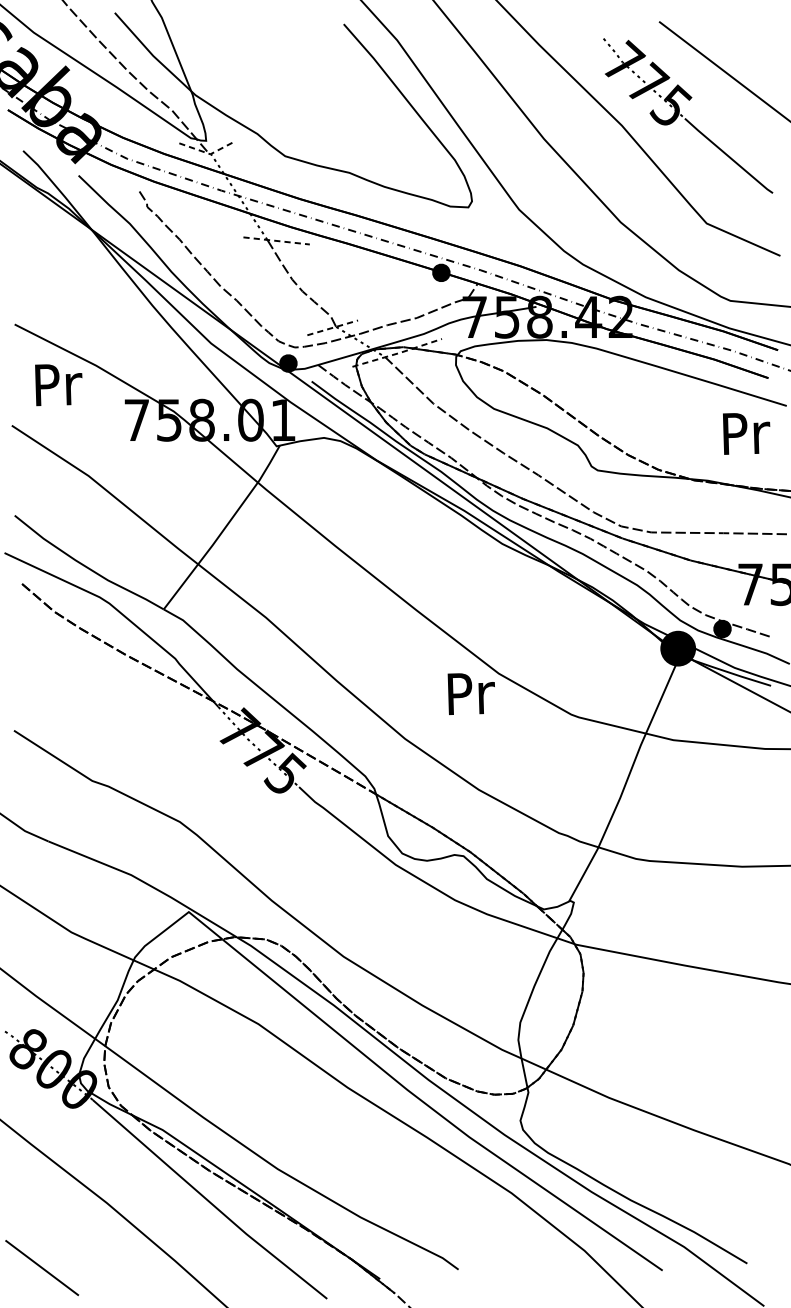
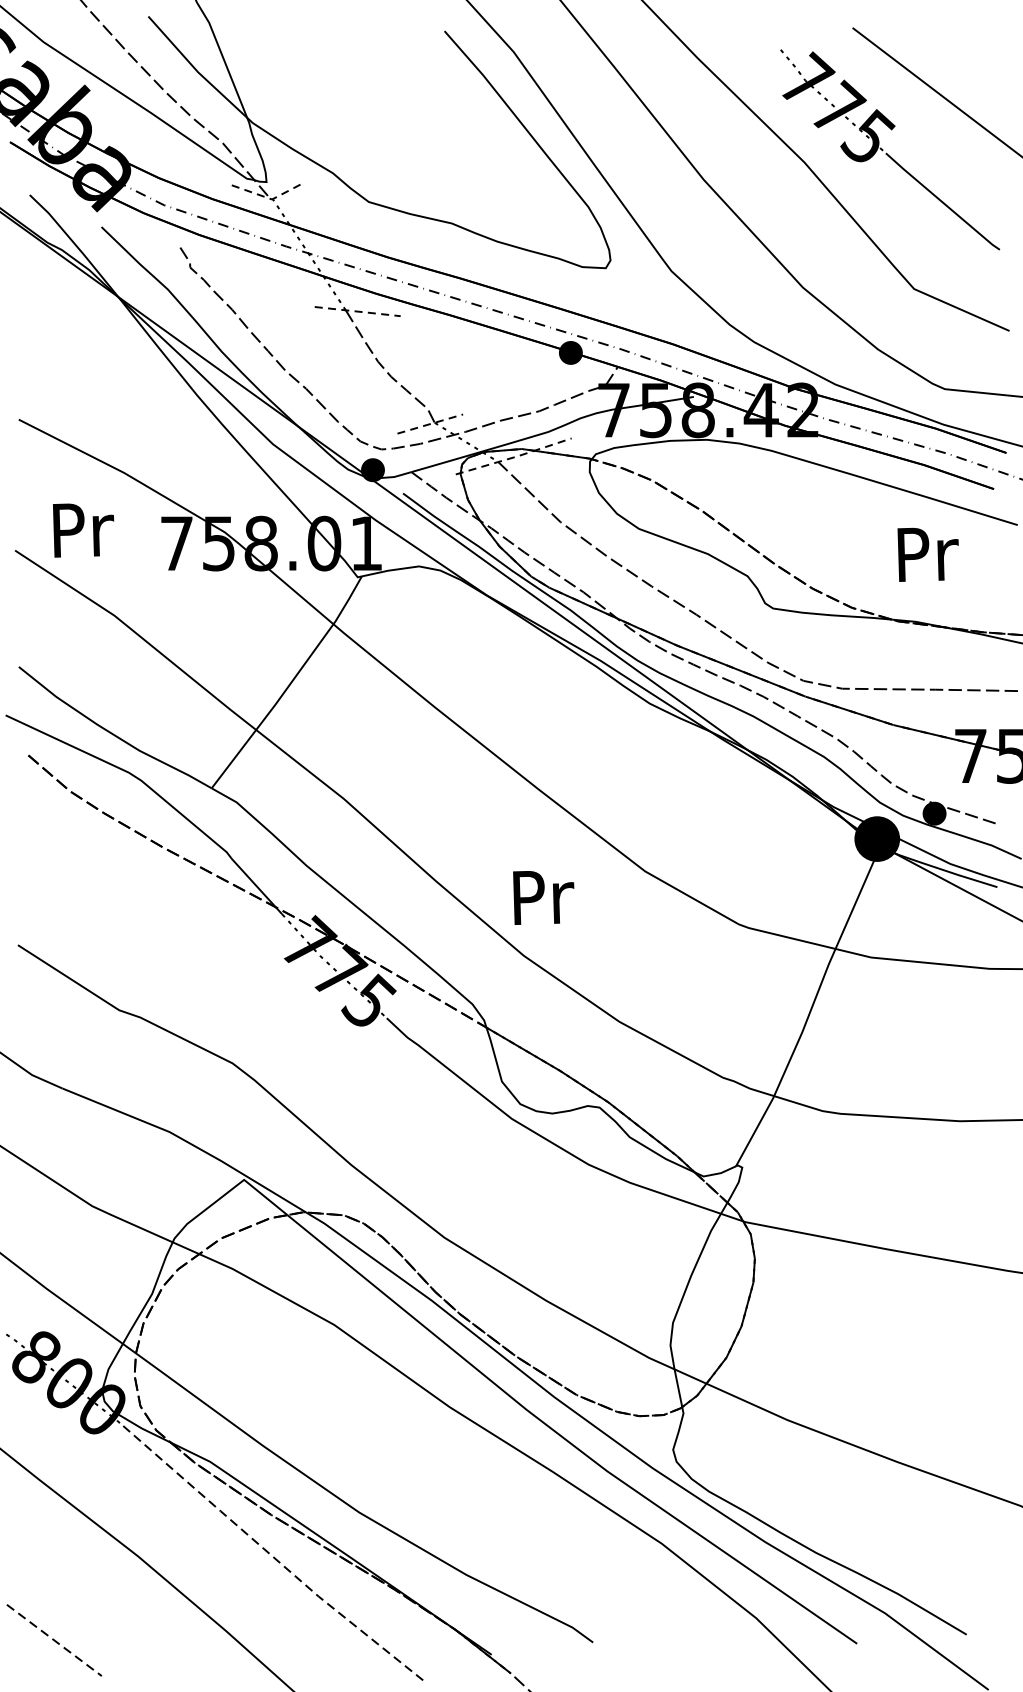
text: (58, 385) -> (83, 530), moved
text: (746, 433) -> (928, 554), moved
text: (470, 693) -> (542, 897), moved
line: (208, 1200) -> (269, 1553), solid -> dashed
line: (42, 1268) -> (54, 1641), solid -> dashed

